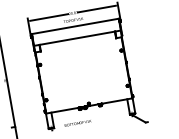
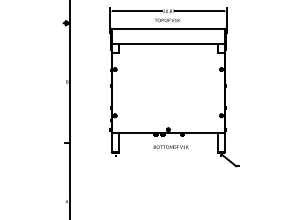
text: (77, 122) -> (170, 146), moved

